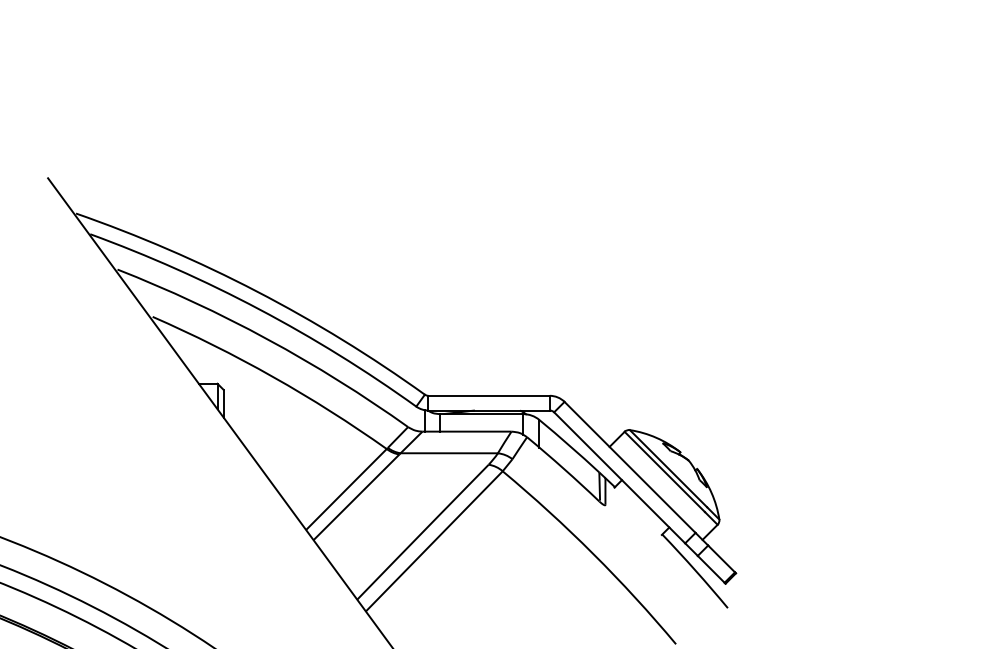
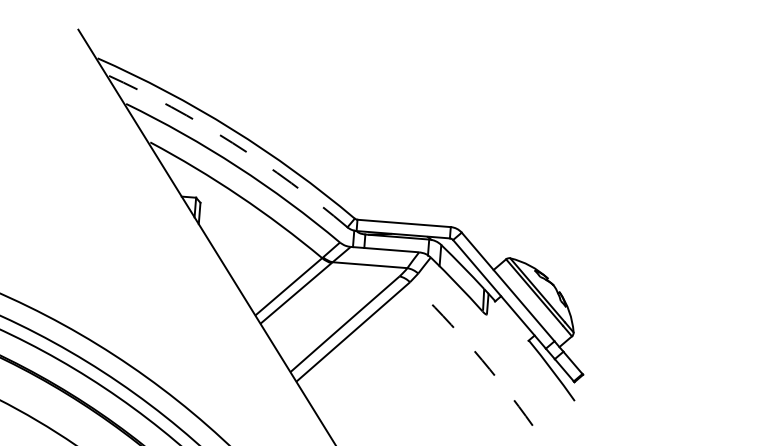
arc: (259, 309) -> (232, 143), solid -> dashed
arc: (593, 553) -> (474, 350), solid -> dashed

